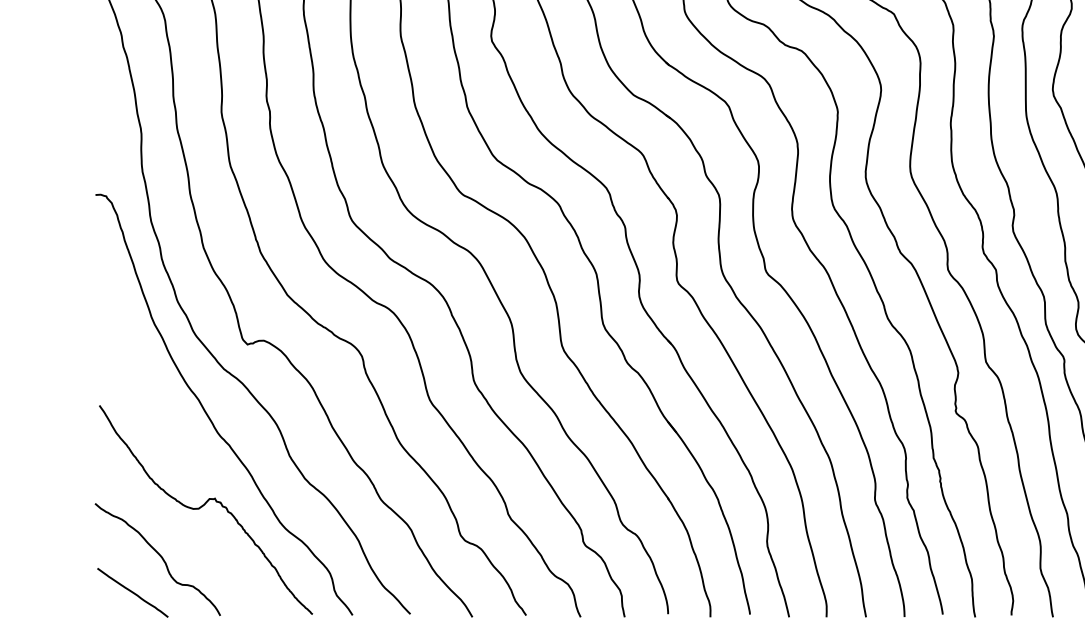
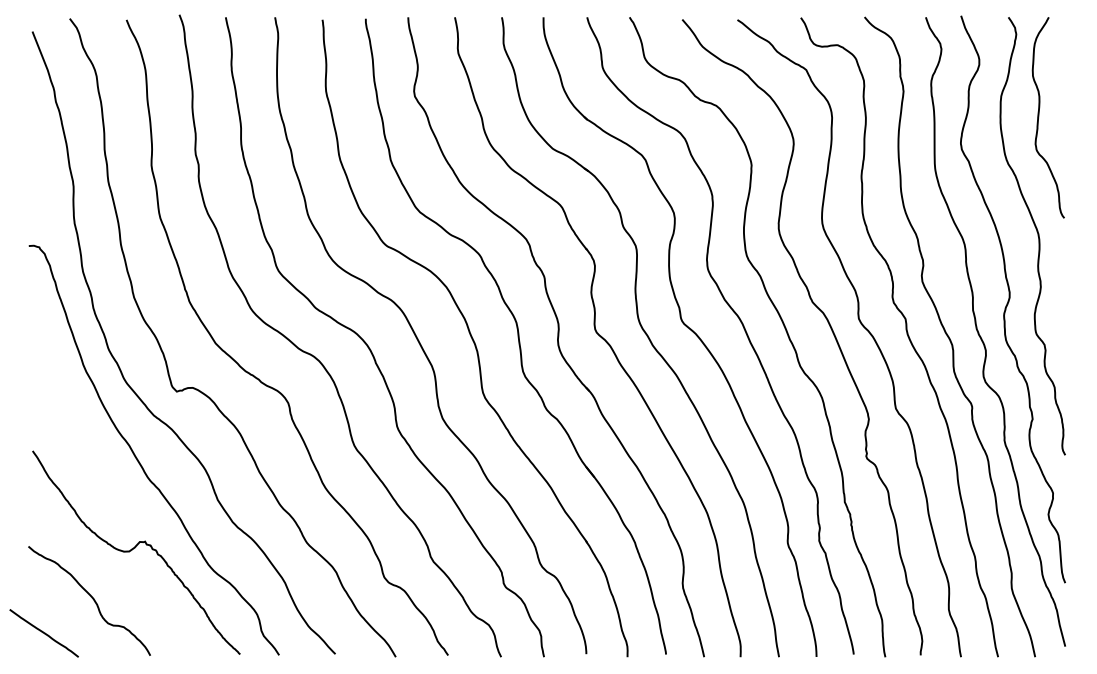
line: (132, 592) -> (43, 633), moved

